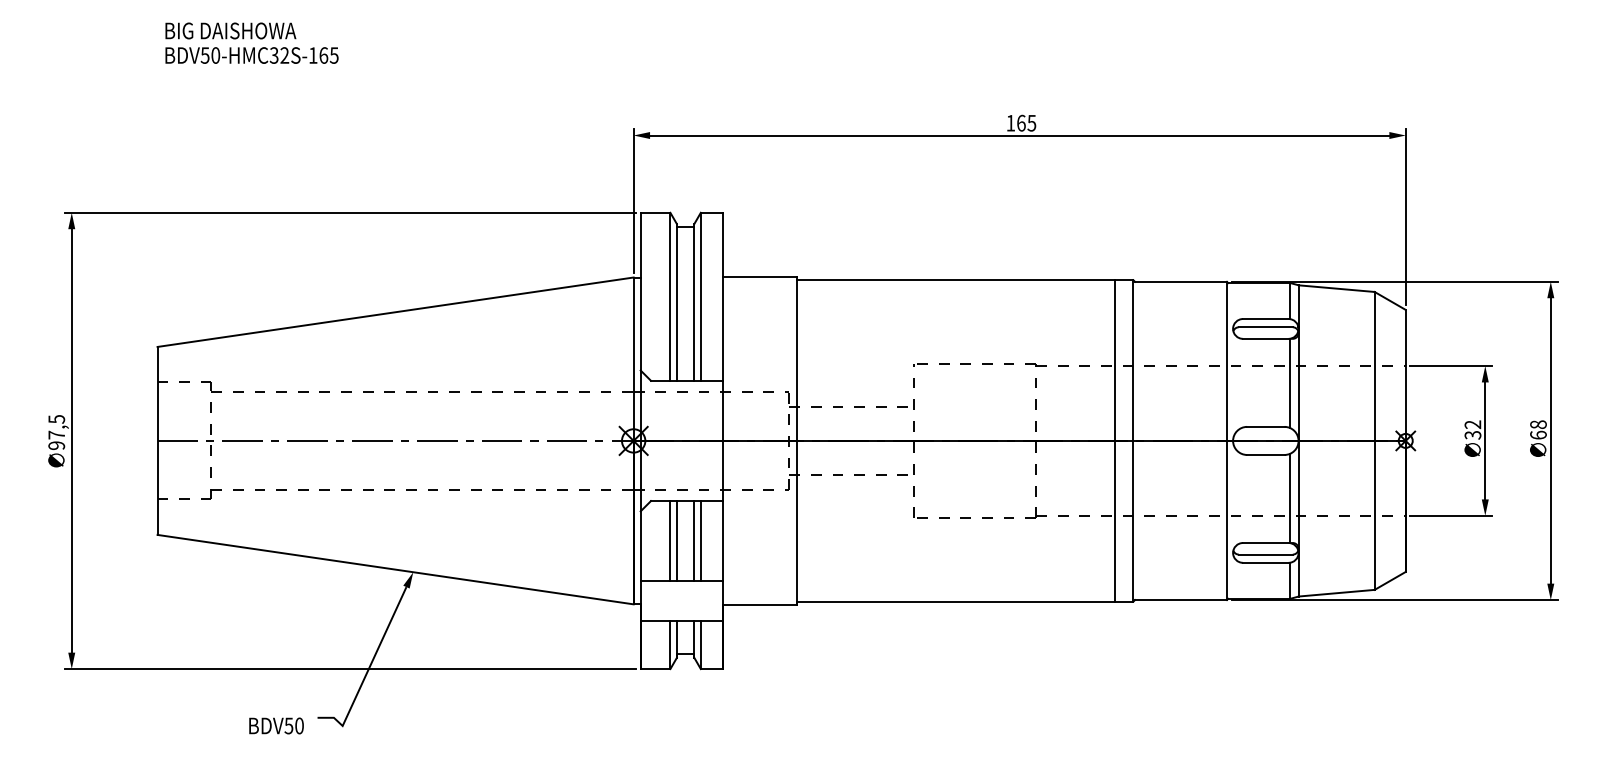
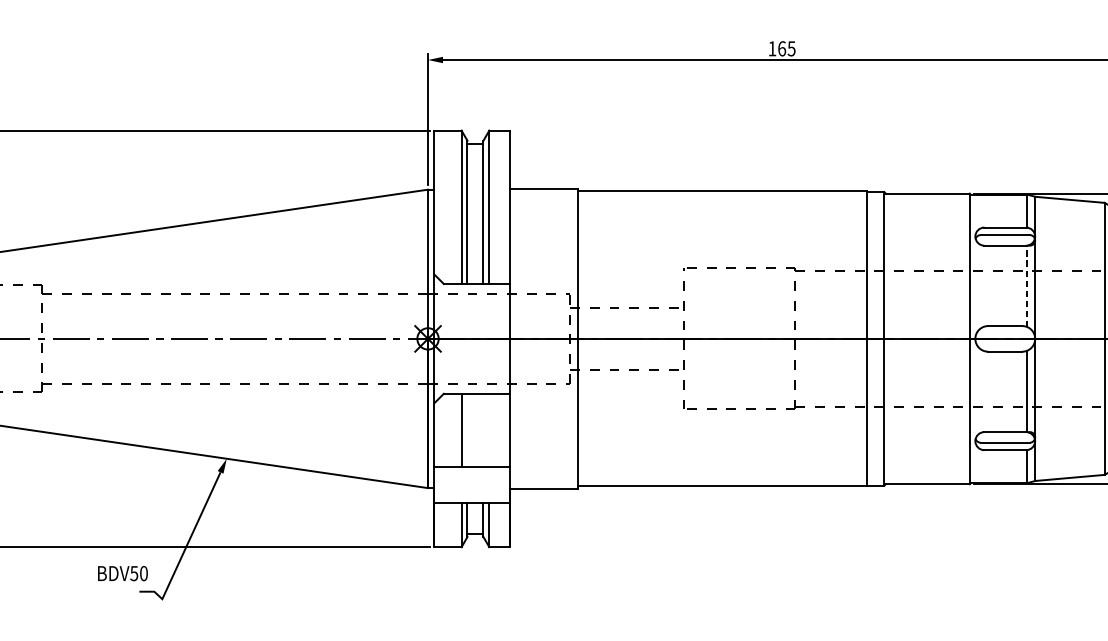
line: (1290, 383) -> (1027, 286), solid -> dashed
line: (676, 541) -> (467, 430), removed
line: (694, 541) -> (483, 430), removed
line: (700, 541) -> (489, 430), removed
text: (276, 725) -> (122, 573), moved

